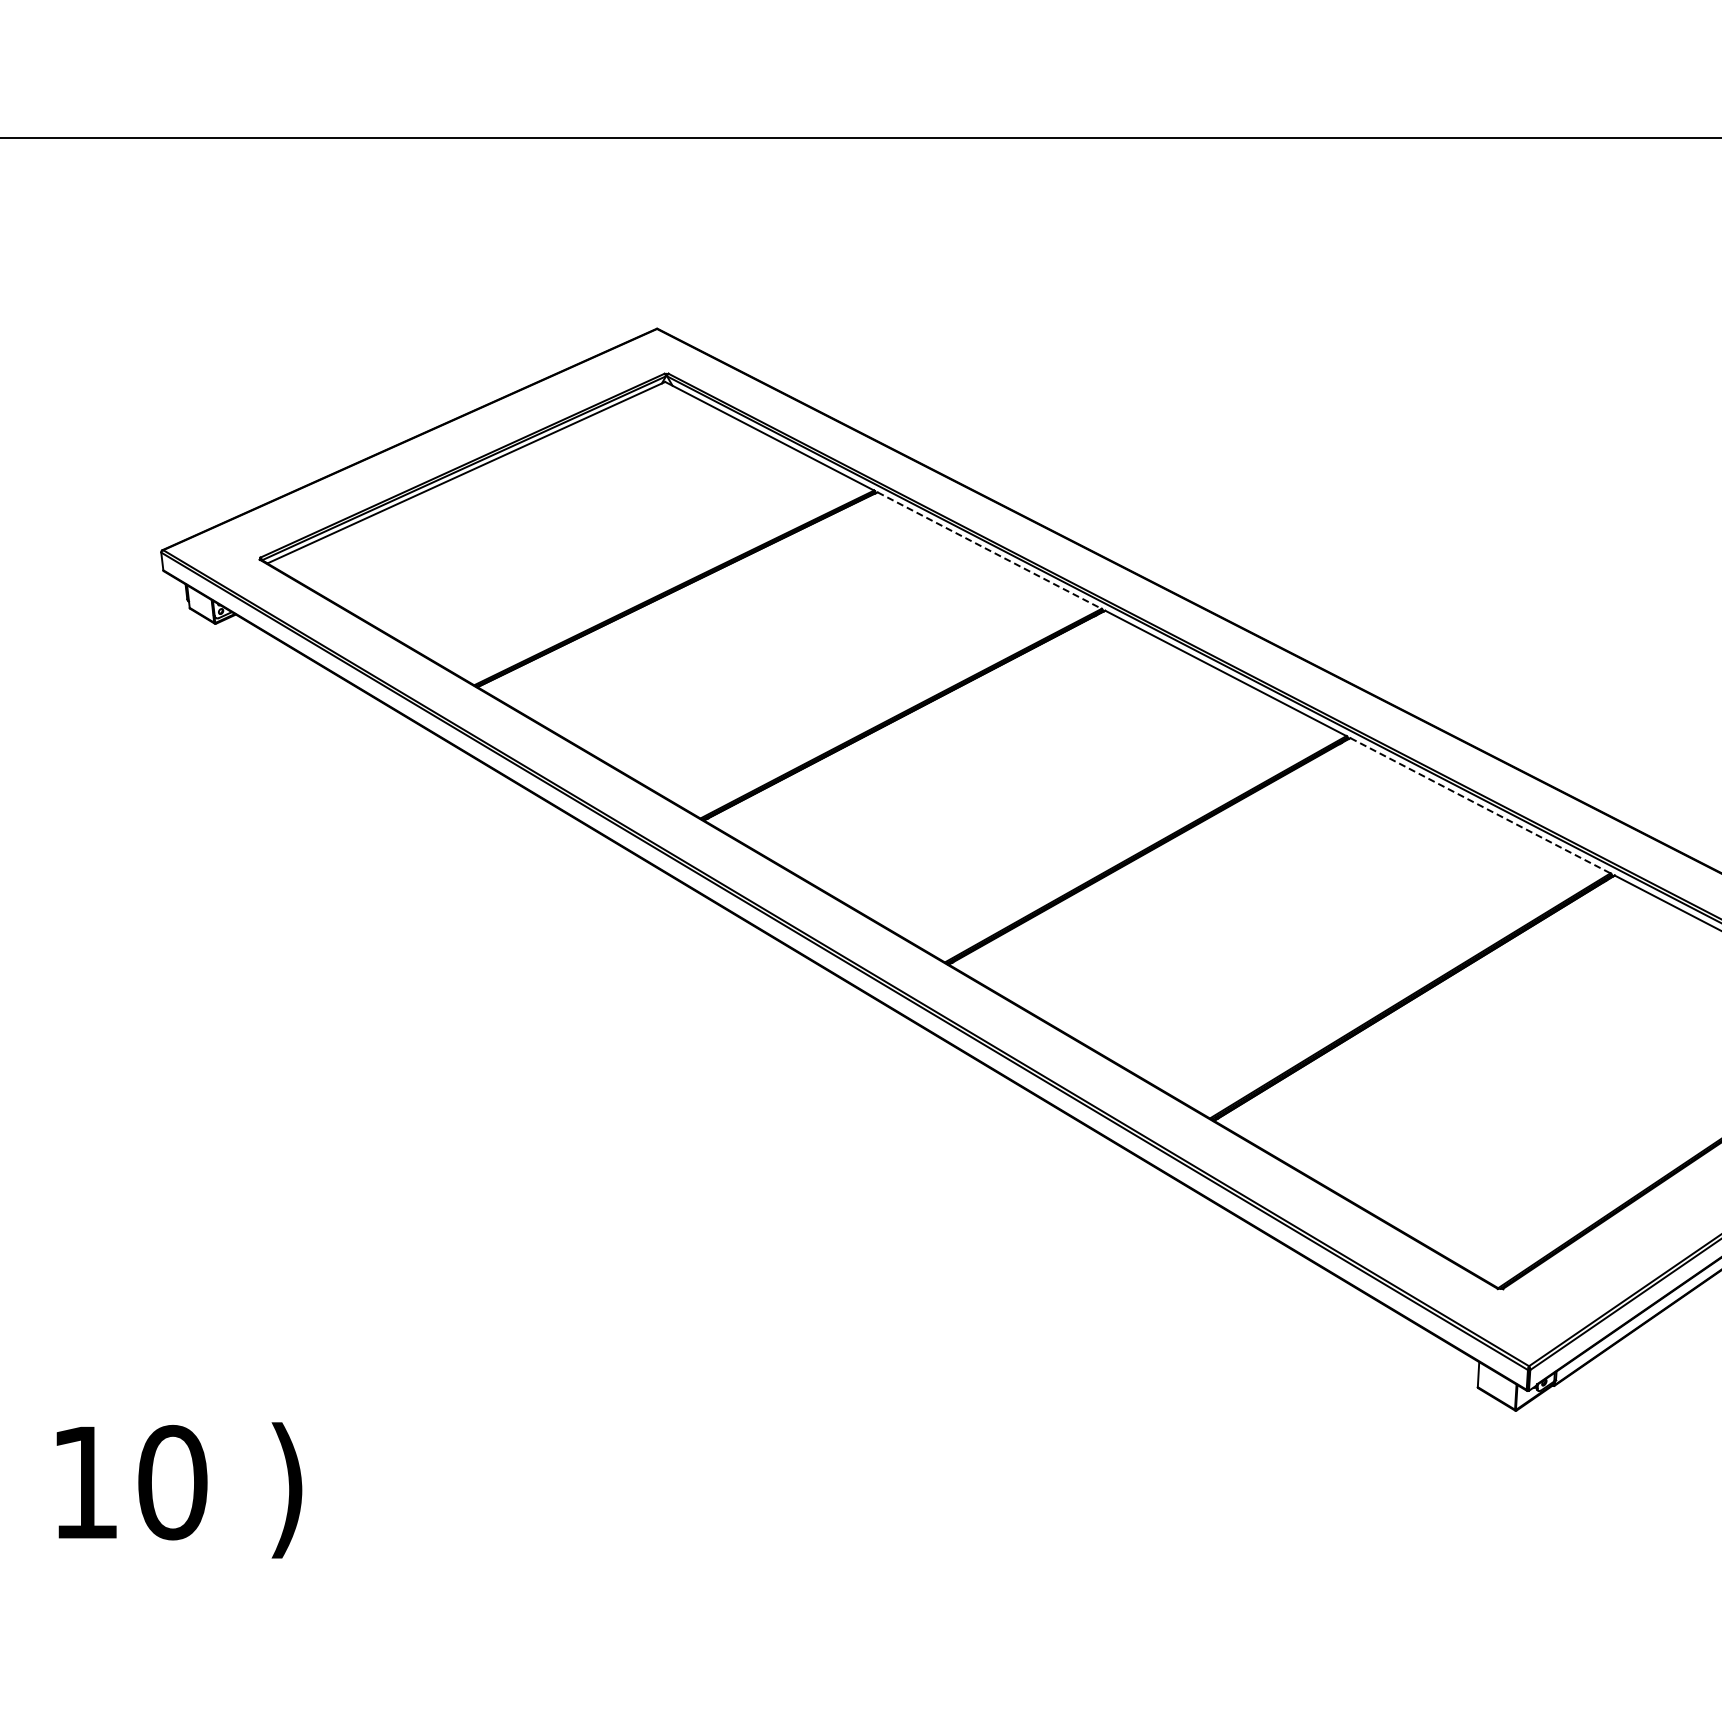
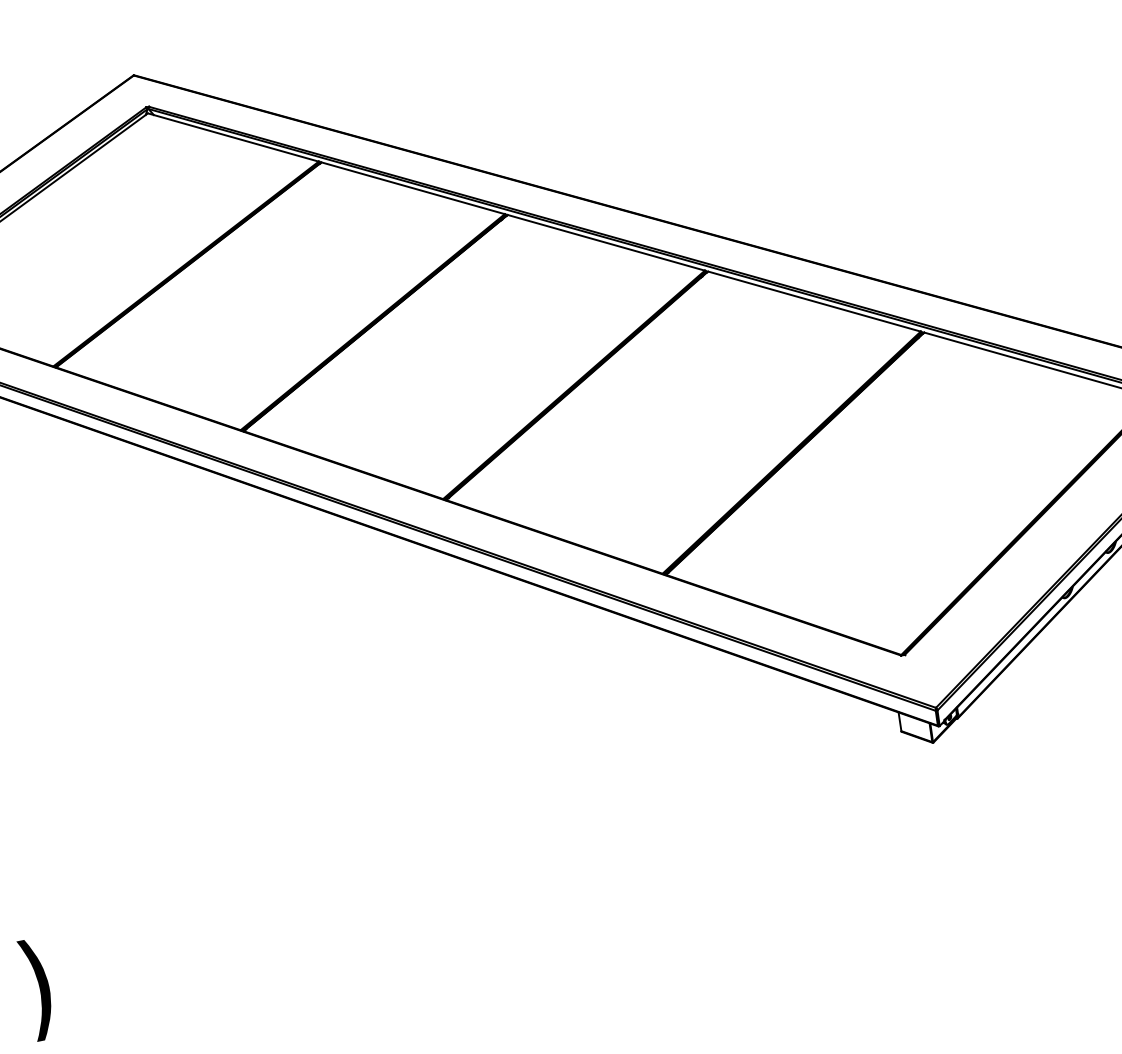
line: (990, 550) -> (413, 188), dashed -> solid
line: (1480, 805) -> (814, 301), dashed -> solid

